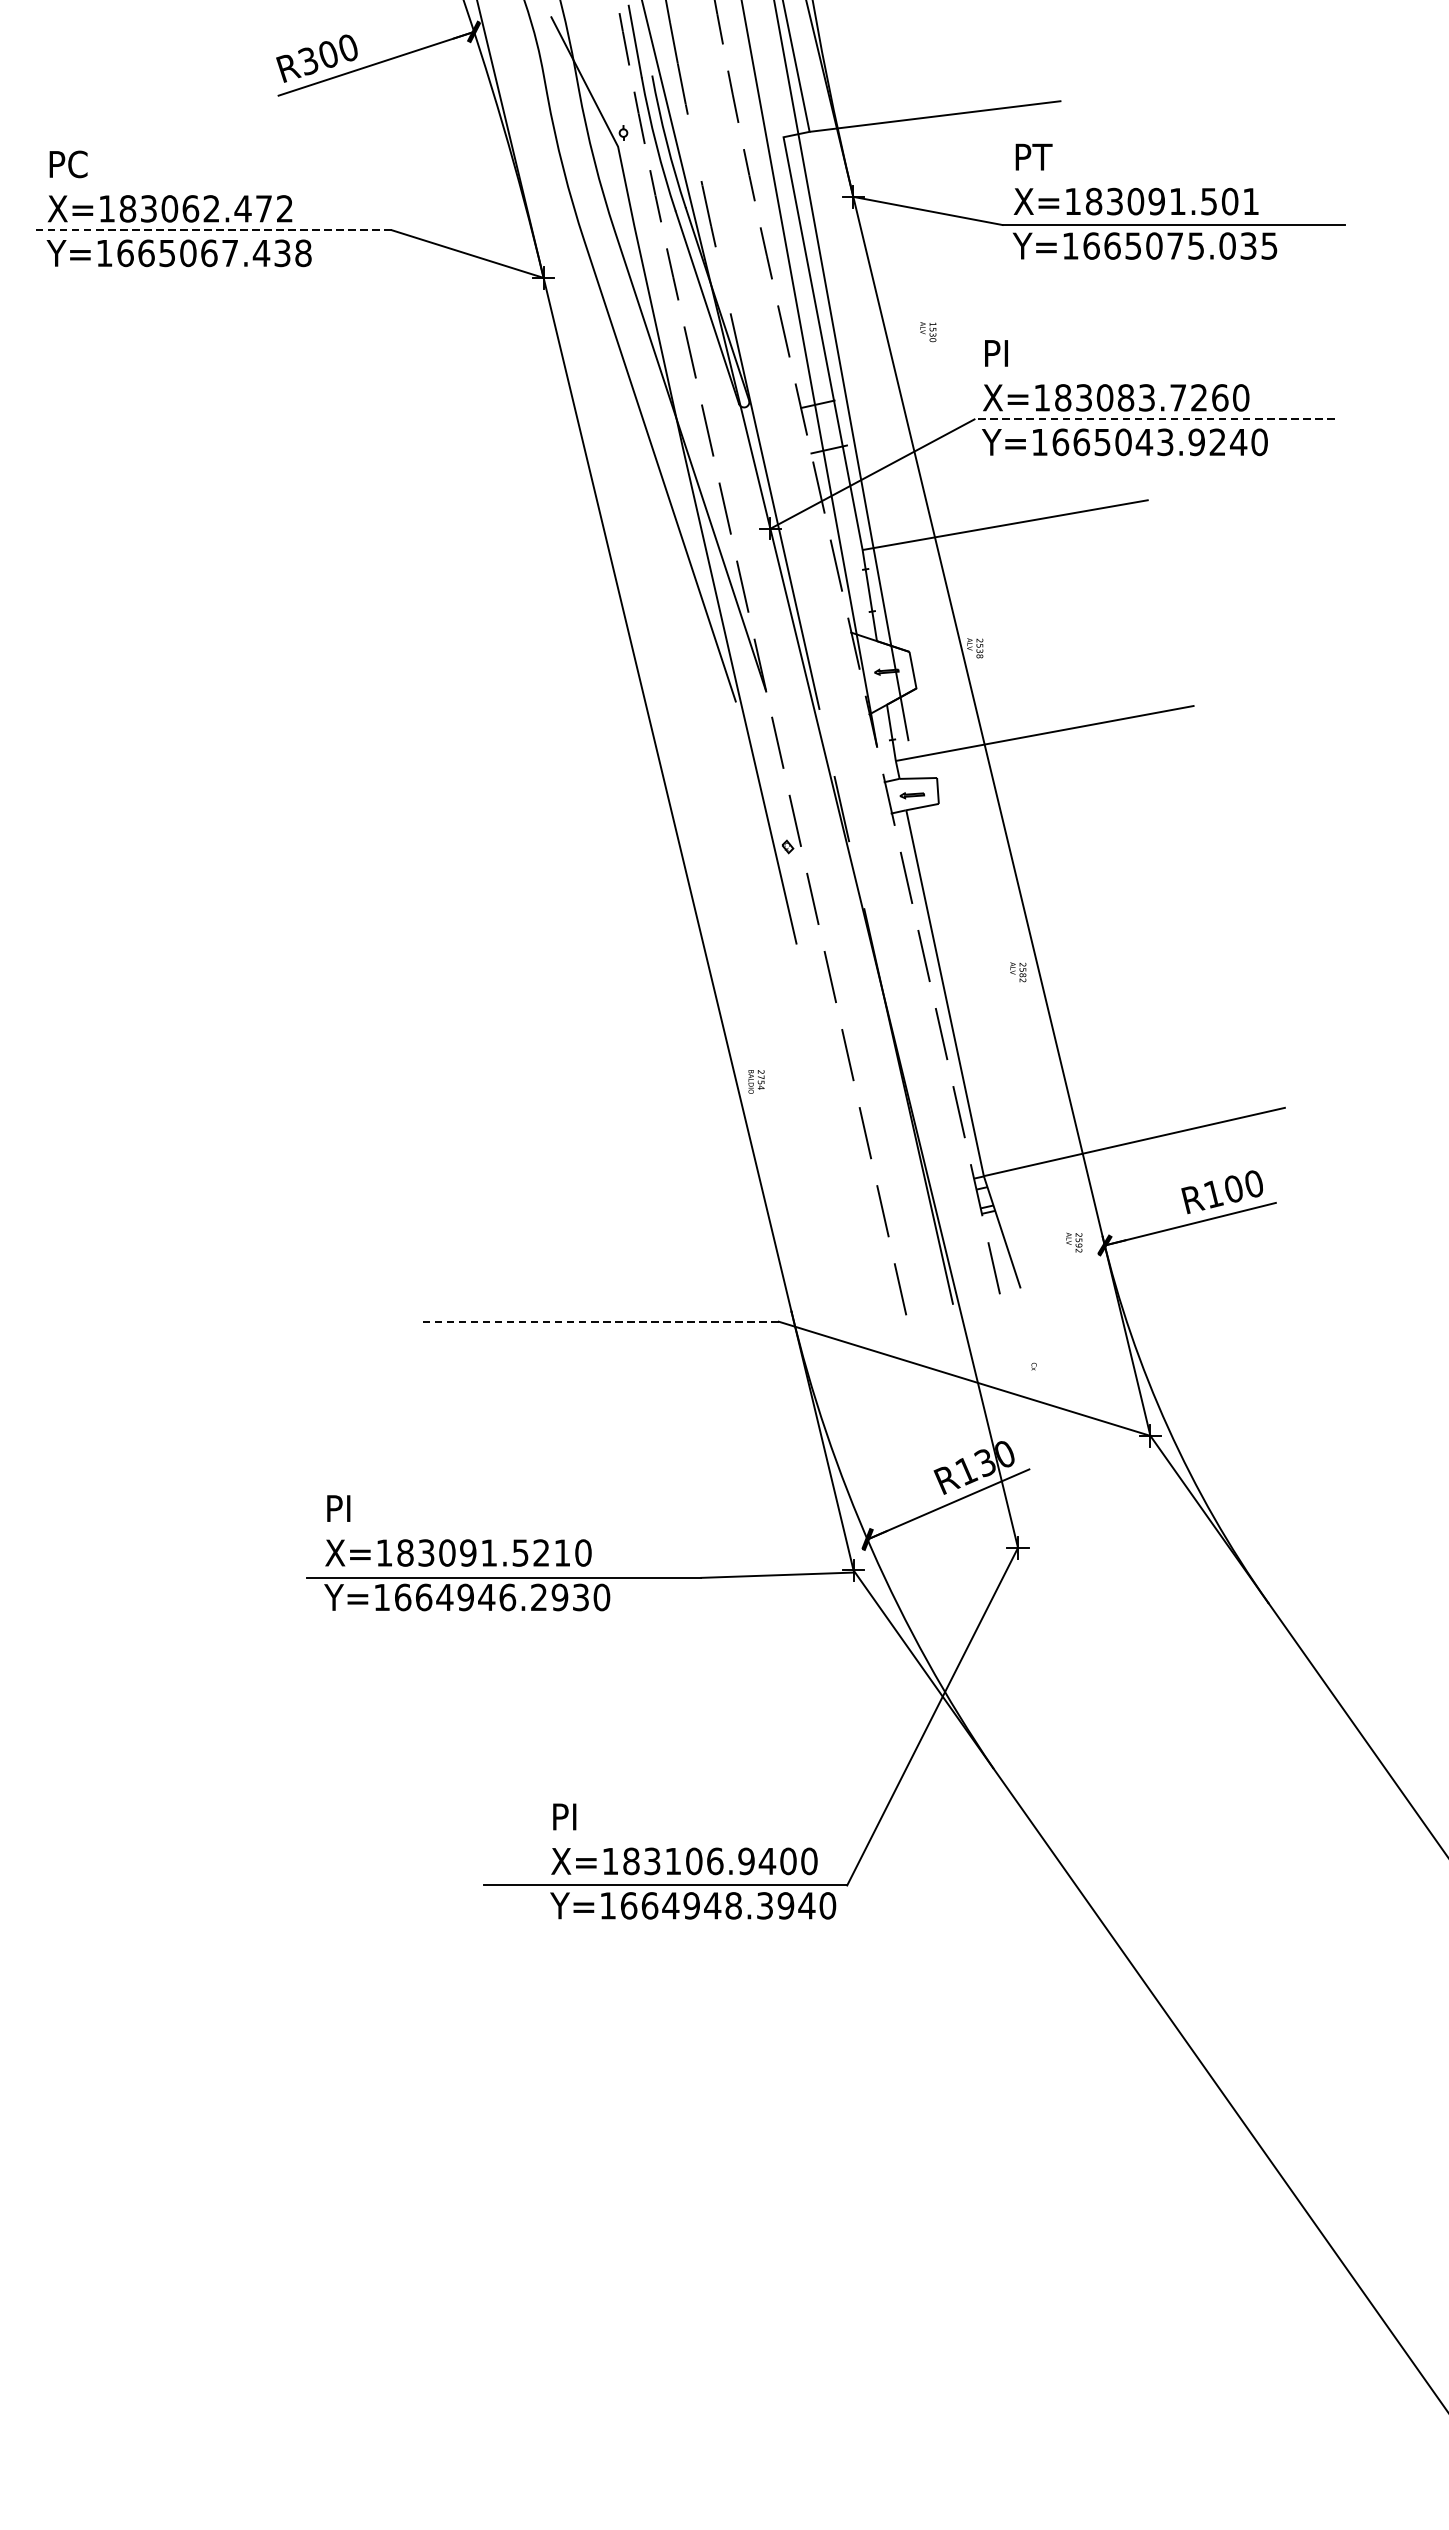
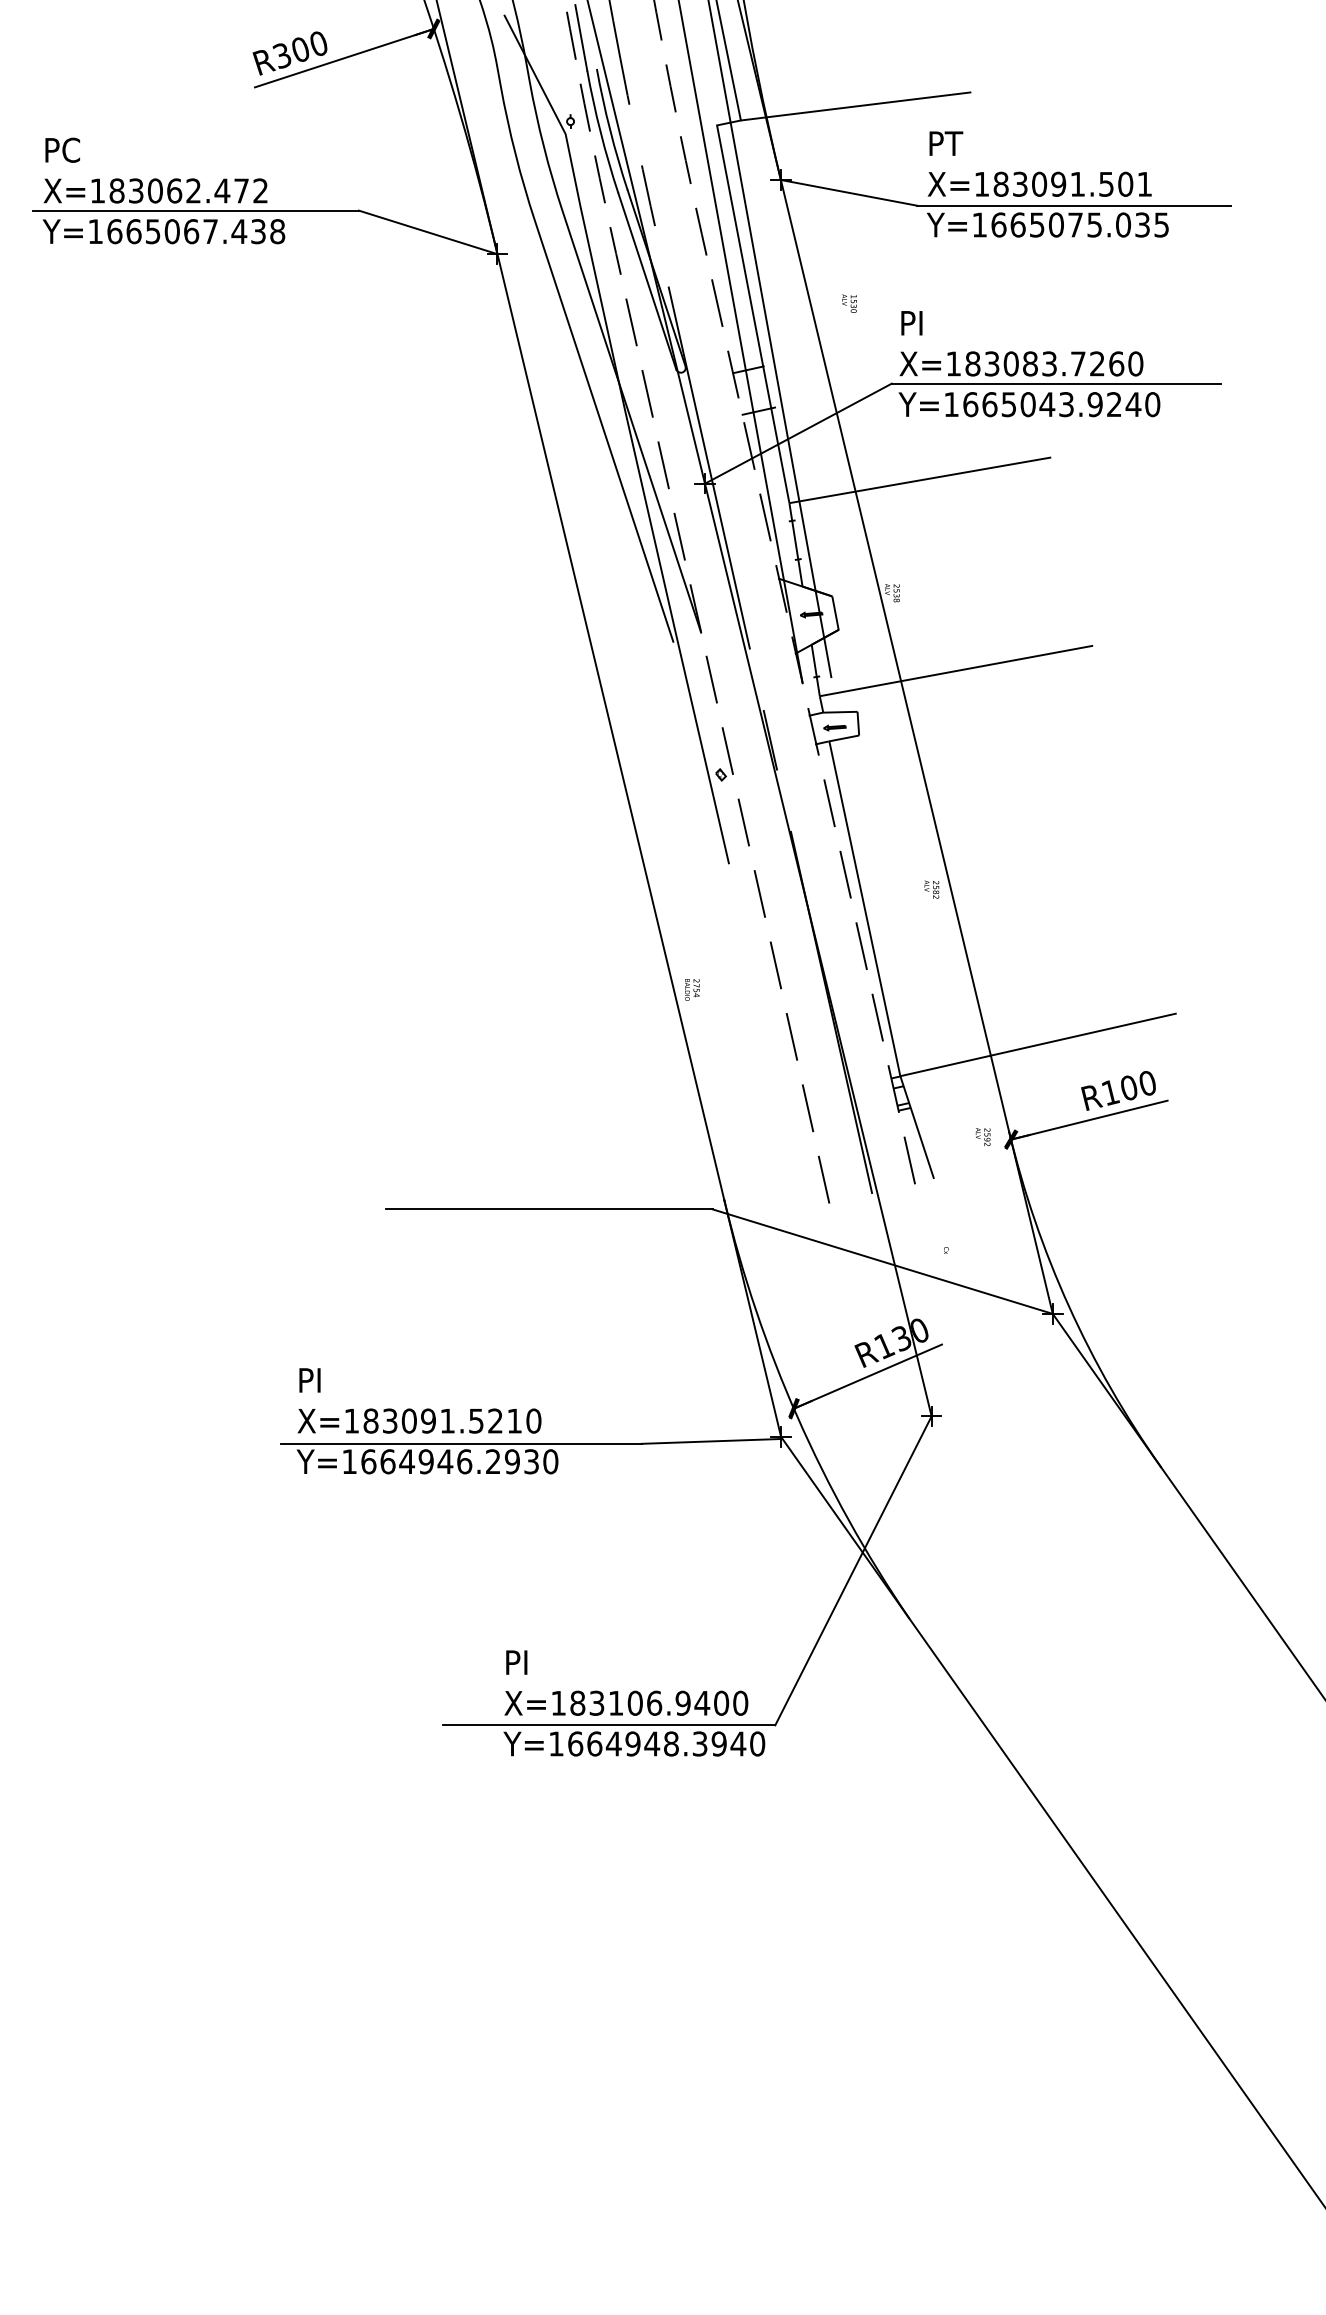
line: (214, 230) -> (196, 210), dashed -> solid
line: (1154, 419) -> (1056, 383), dashed -> solid
line: (600, 1321) -> (549, 1209), dashed -> solid

